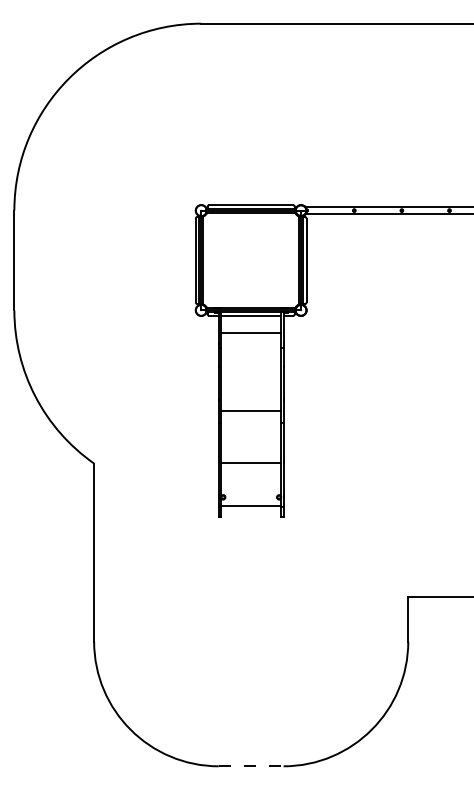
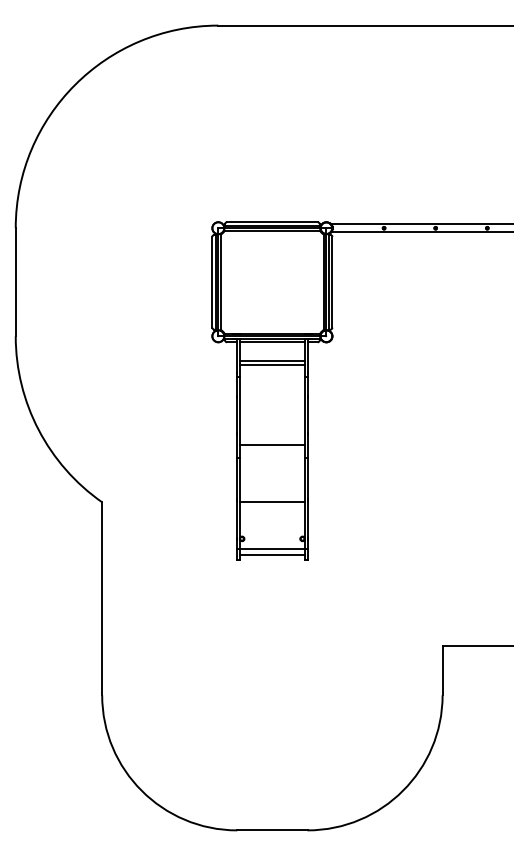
line: (251, 336) -> (272, 364), added
line: (251, 512) -> (272, 555), added
line: (251, 766) -> (272, 830), dashed -> solid

